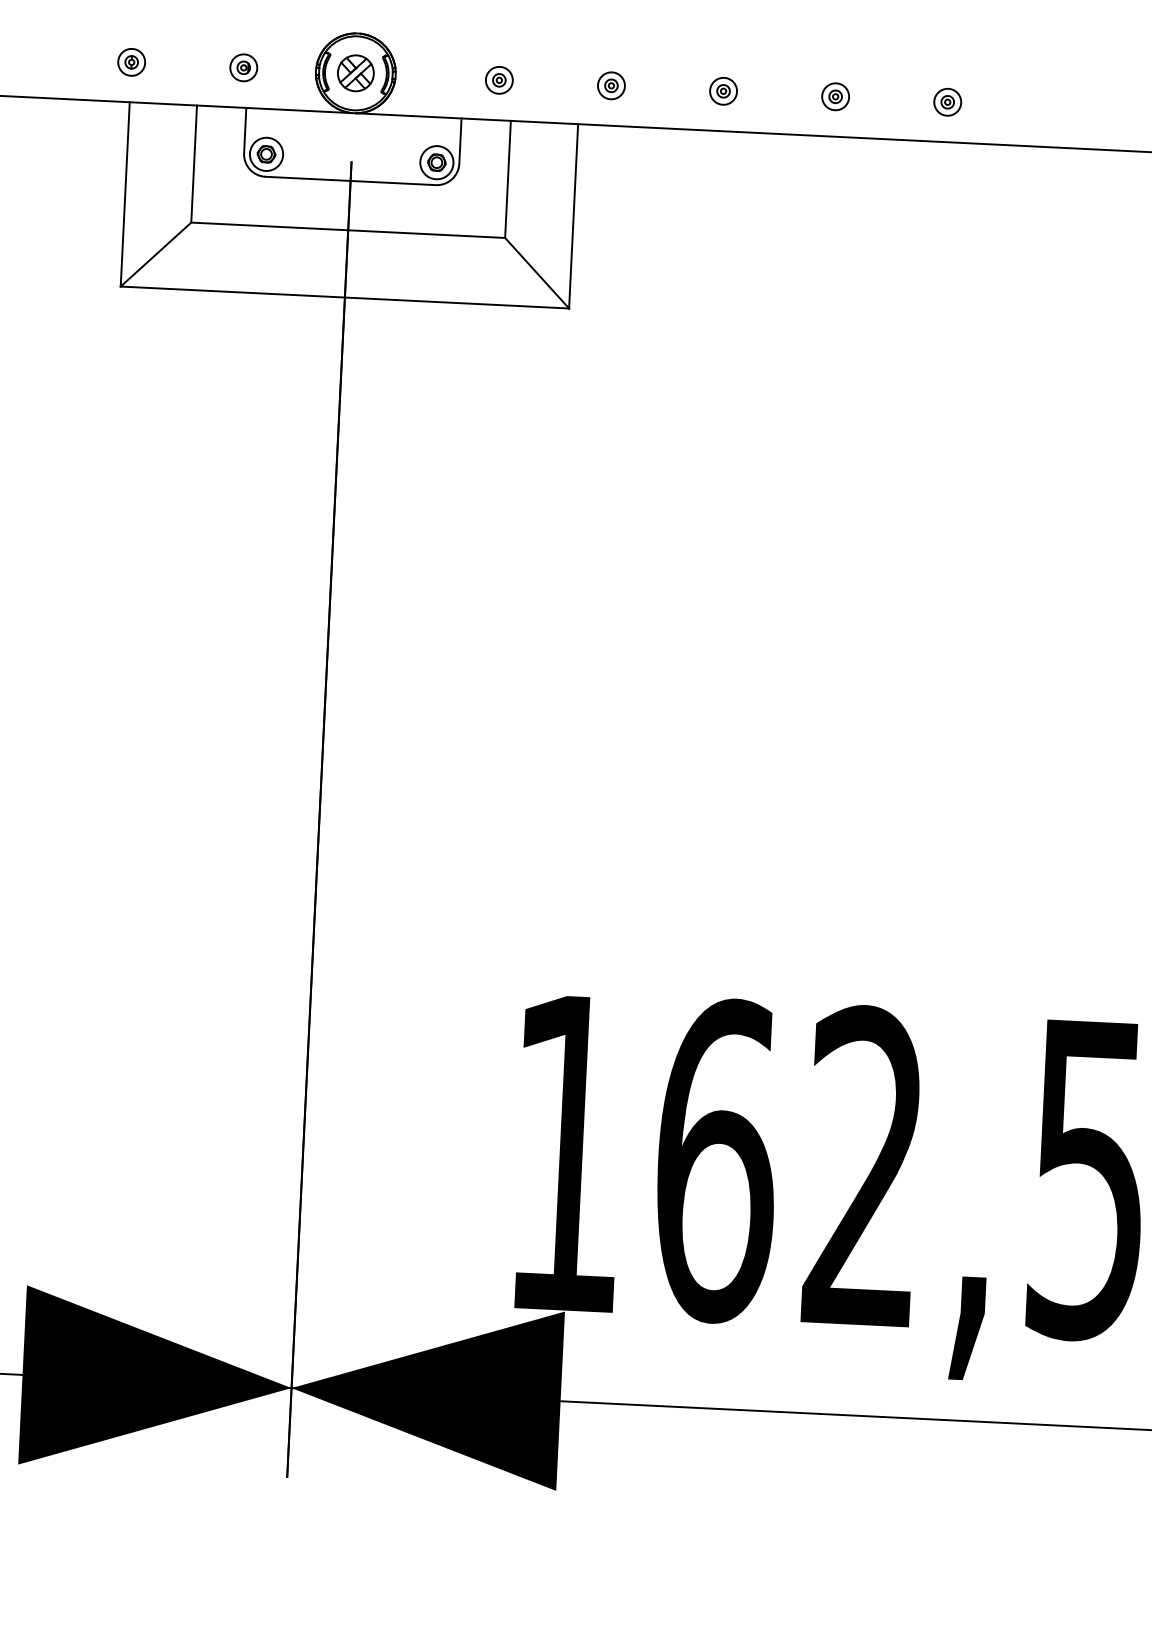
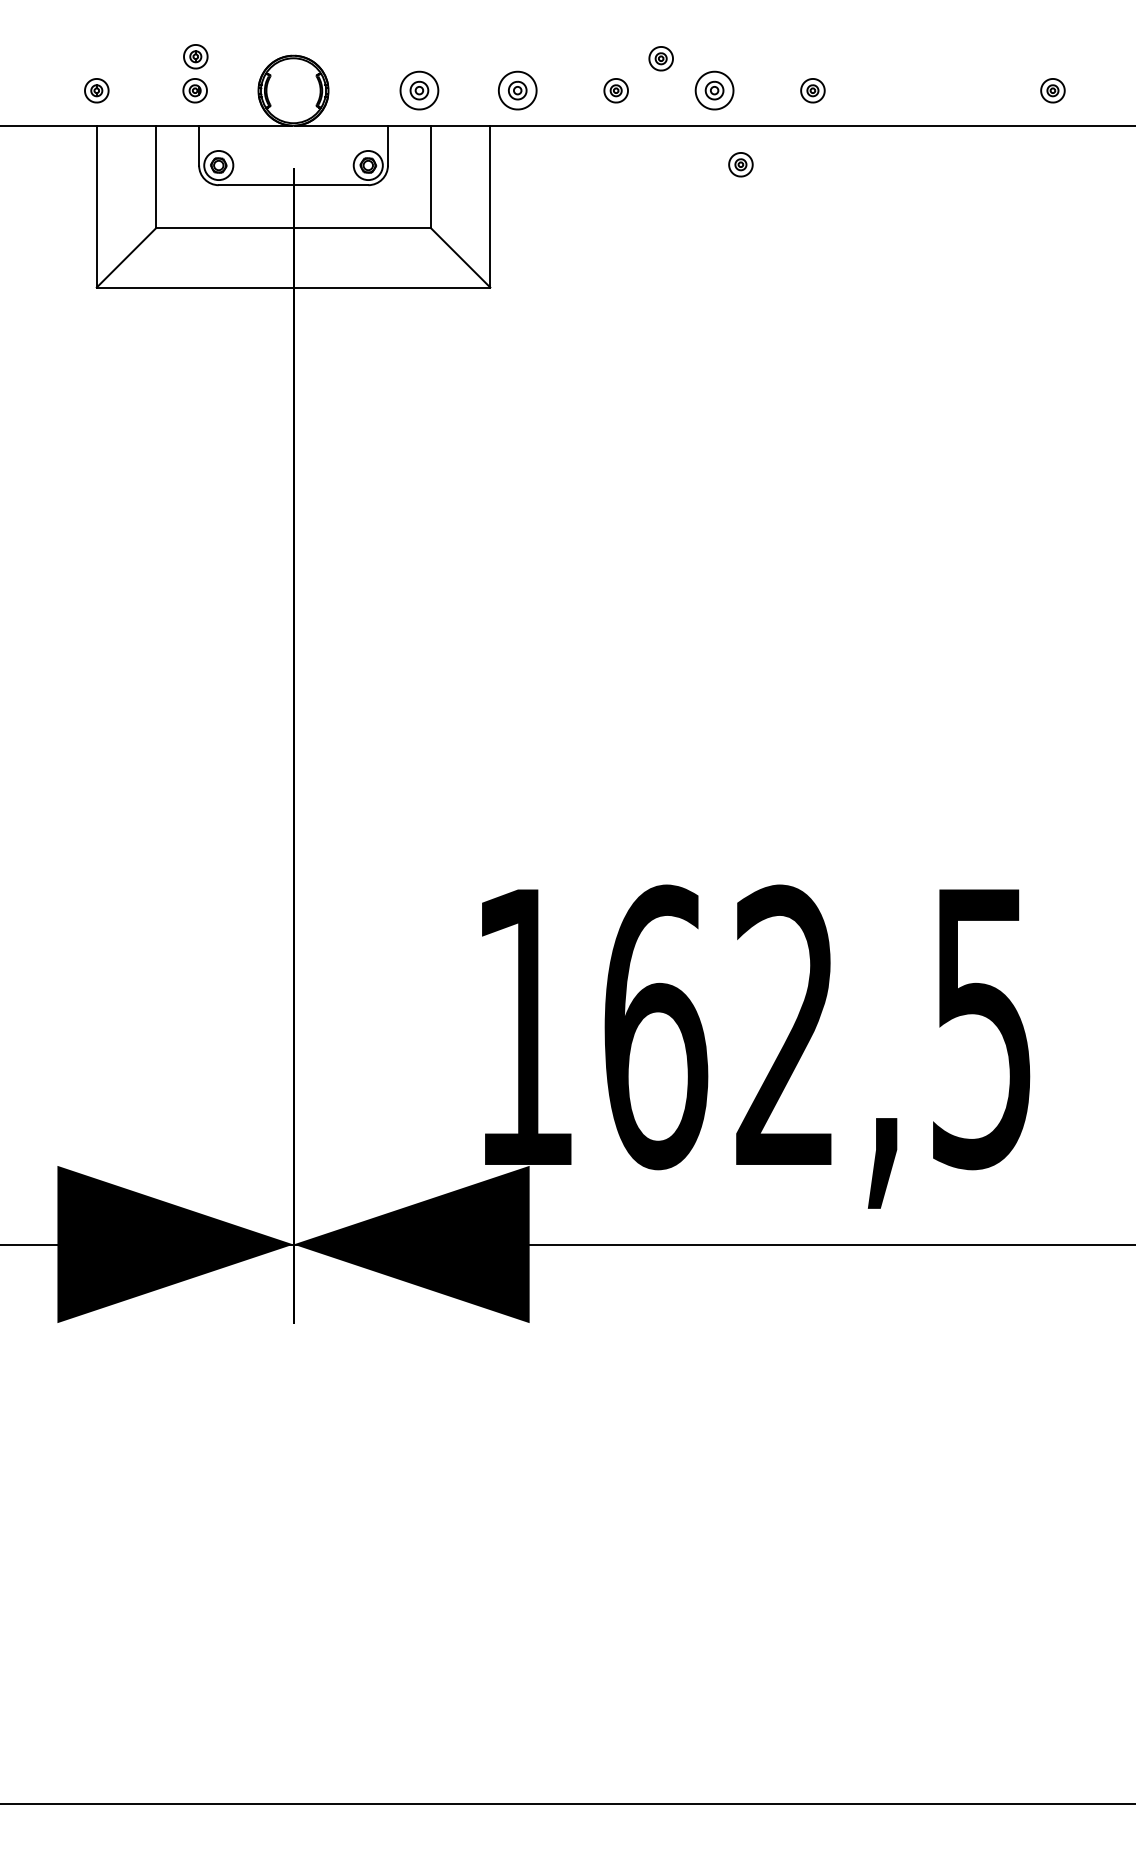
part: (246, 28) -> (195, 56), added
part: (775, 57) -> (660, 58), added
part: (355, 73) -> (293, 90), removed
part: (499, 80) -> (419, 90), size x1.6
part: (611, 85) -> (517, 90), size x1.6
part: (835, 96) -> (714, 90), size x1.6
part: (861, 182) -> (740, 164), added

